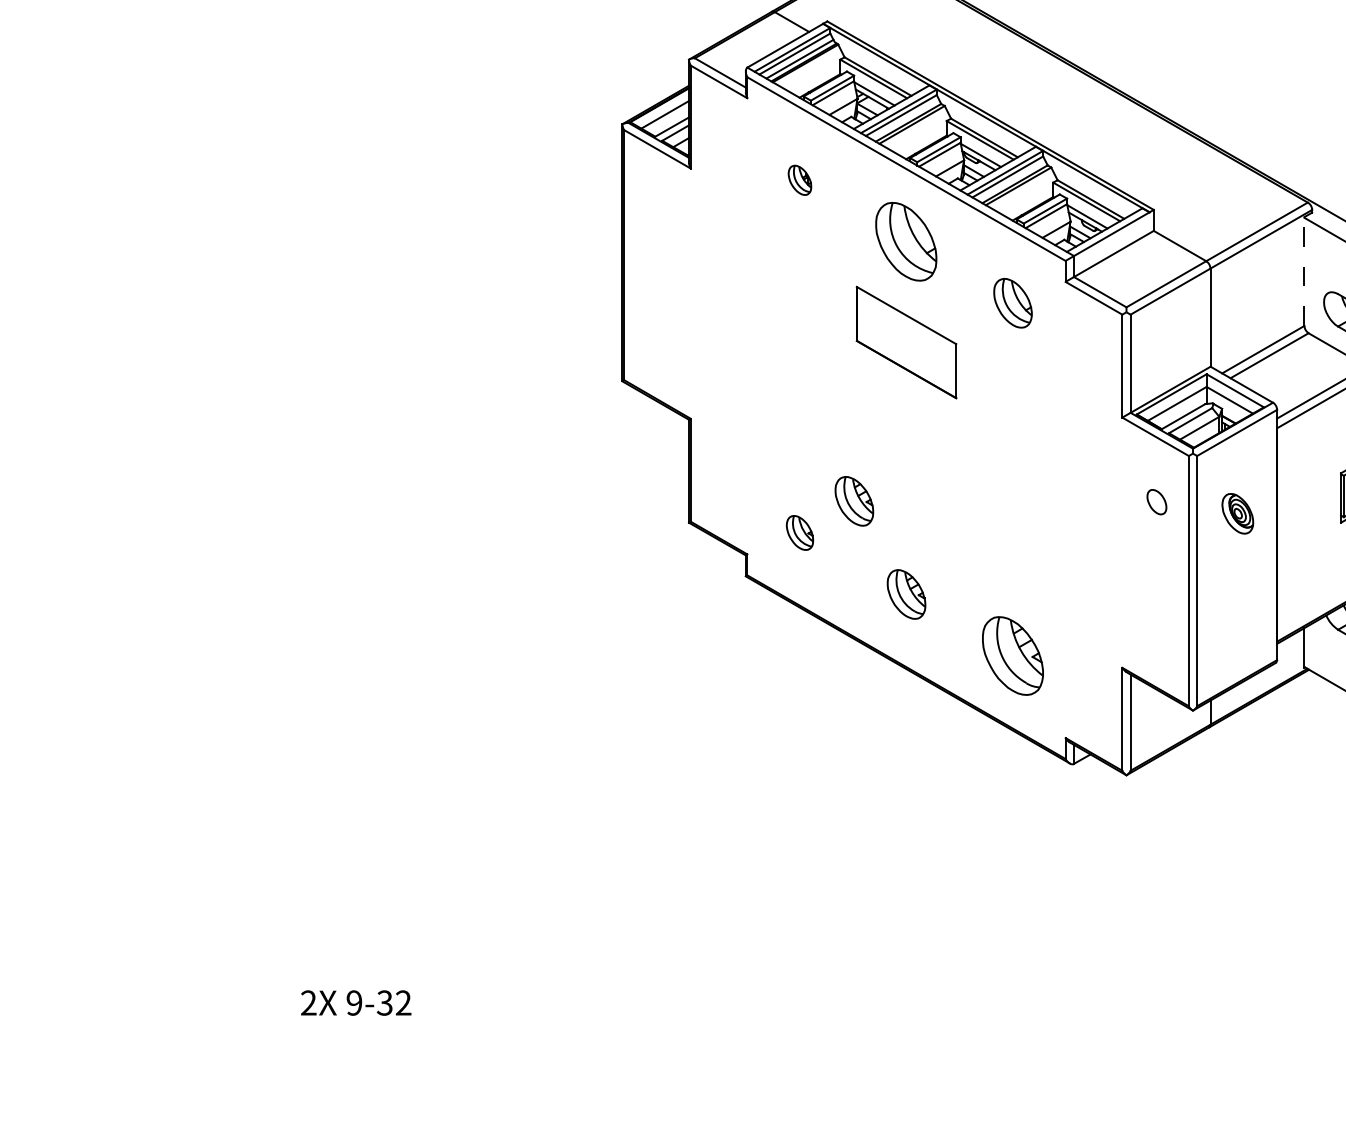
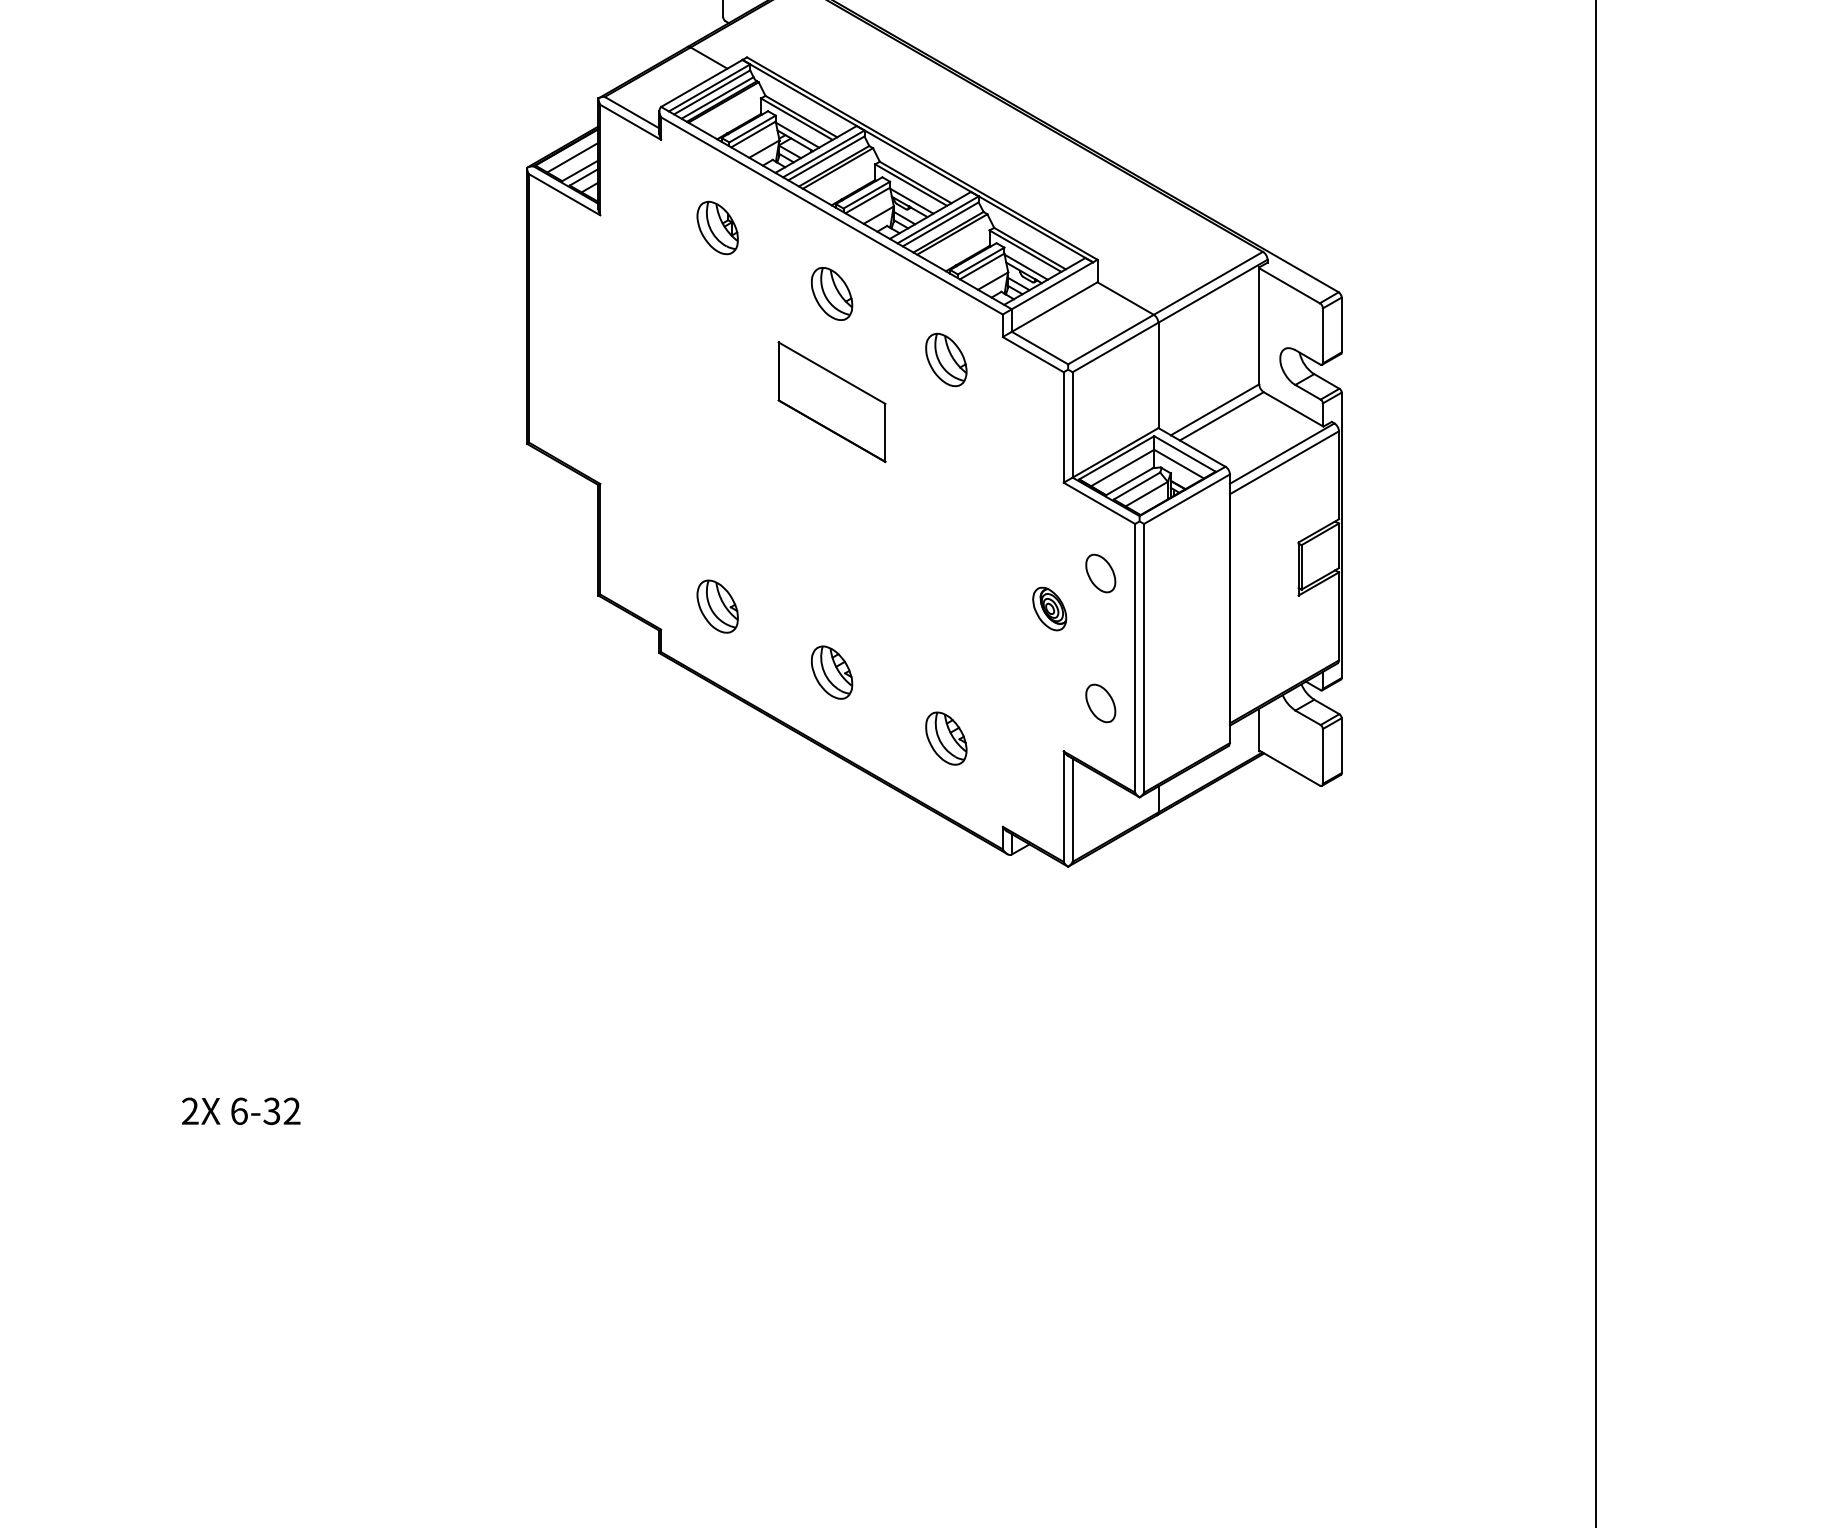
part: (799, 179) -> (717, 227), size x1.67
part: (906, 241) -> (832, 293), size x0.62
line: (1304, 271) -> (1259, 325), dashed -> solid
part: (854, 501) -> (776, 572), removed
part: (1156, 502) -> (1100, 573), size x1.43
part: (1237, 513) -> (1049, 608), moved
part: (799, 532) -> (717, 606), size x1.43
part: (1156, 623) -> (1100, 703), added
part: (1013, 655) -> (946, 738), size x0.62
text: (354, 1002) -> (239, 1110), 9-32 -> 6-32

